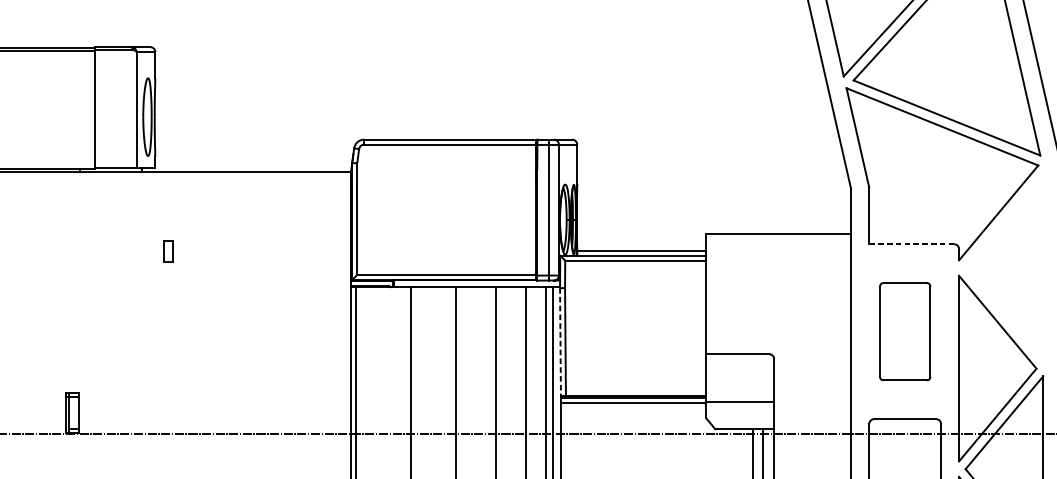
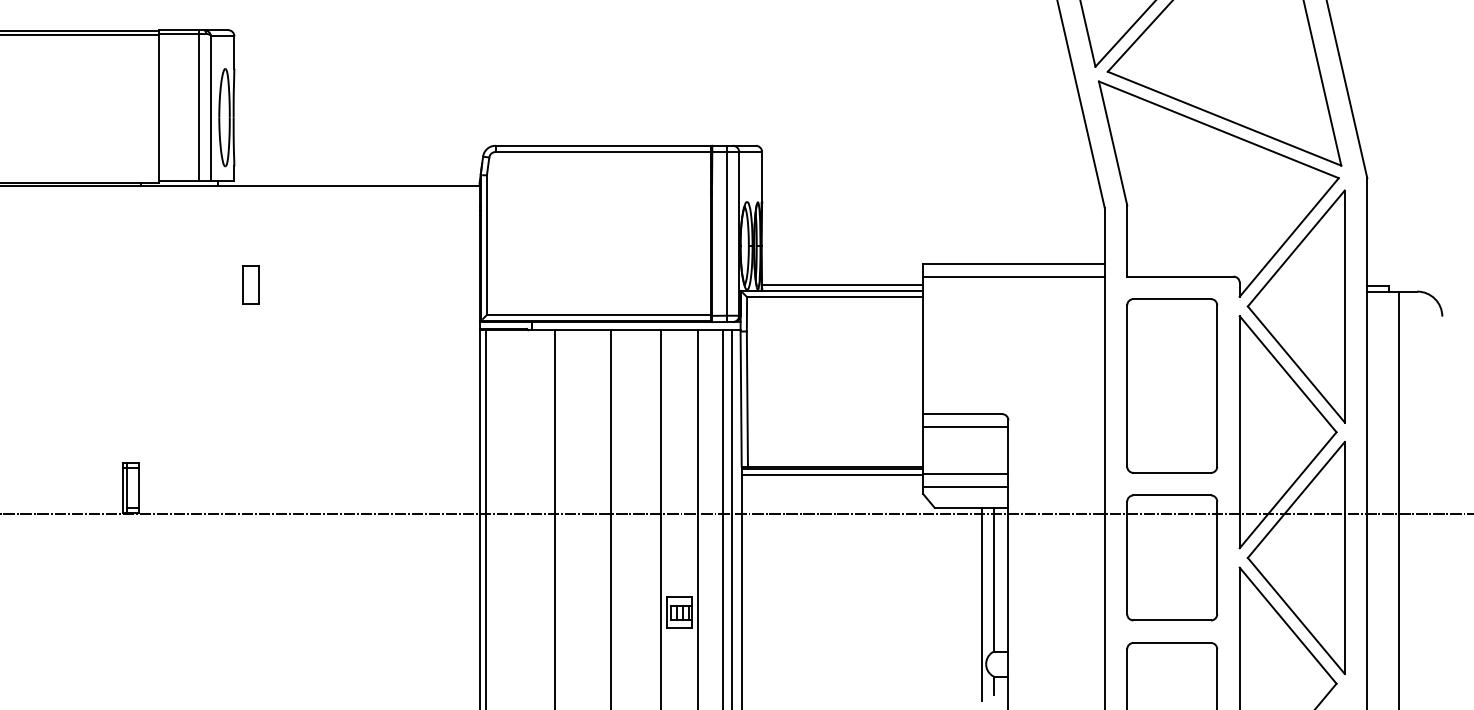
line: (126, 107) -> (198, 105), added
line: (778, 244) -> (1013, 276), added
line: (910, 244) -> (1179, 276), dashed -> solid
part: (168, 250) -> (250, 284), size x1.43
part: (1003, 268) -> (1295, 306), added
part: (905, 331) -> (1172, 385), size x1.43
line: (560, 342) -> (741, 399), dashed -> solid
line: (739, 364) -> (965, 426), added
line: (739, 412) -> (965, 486), added

